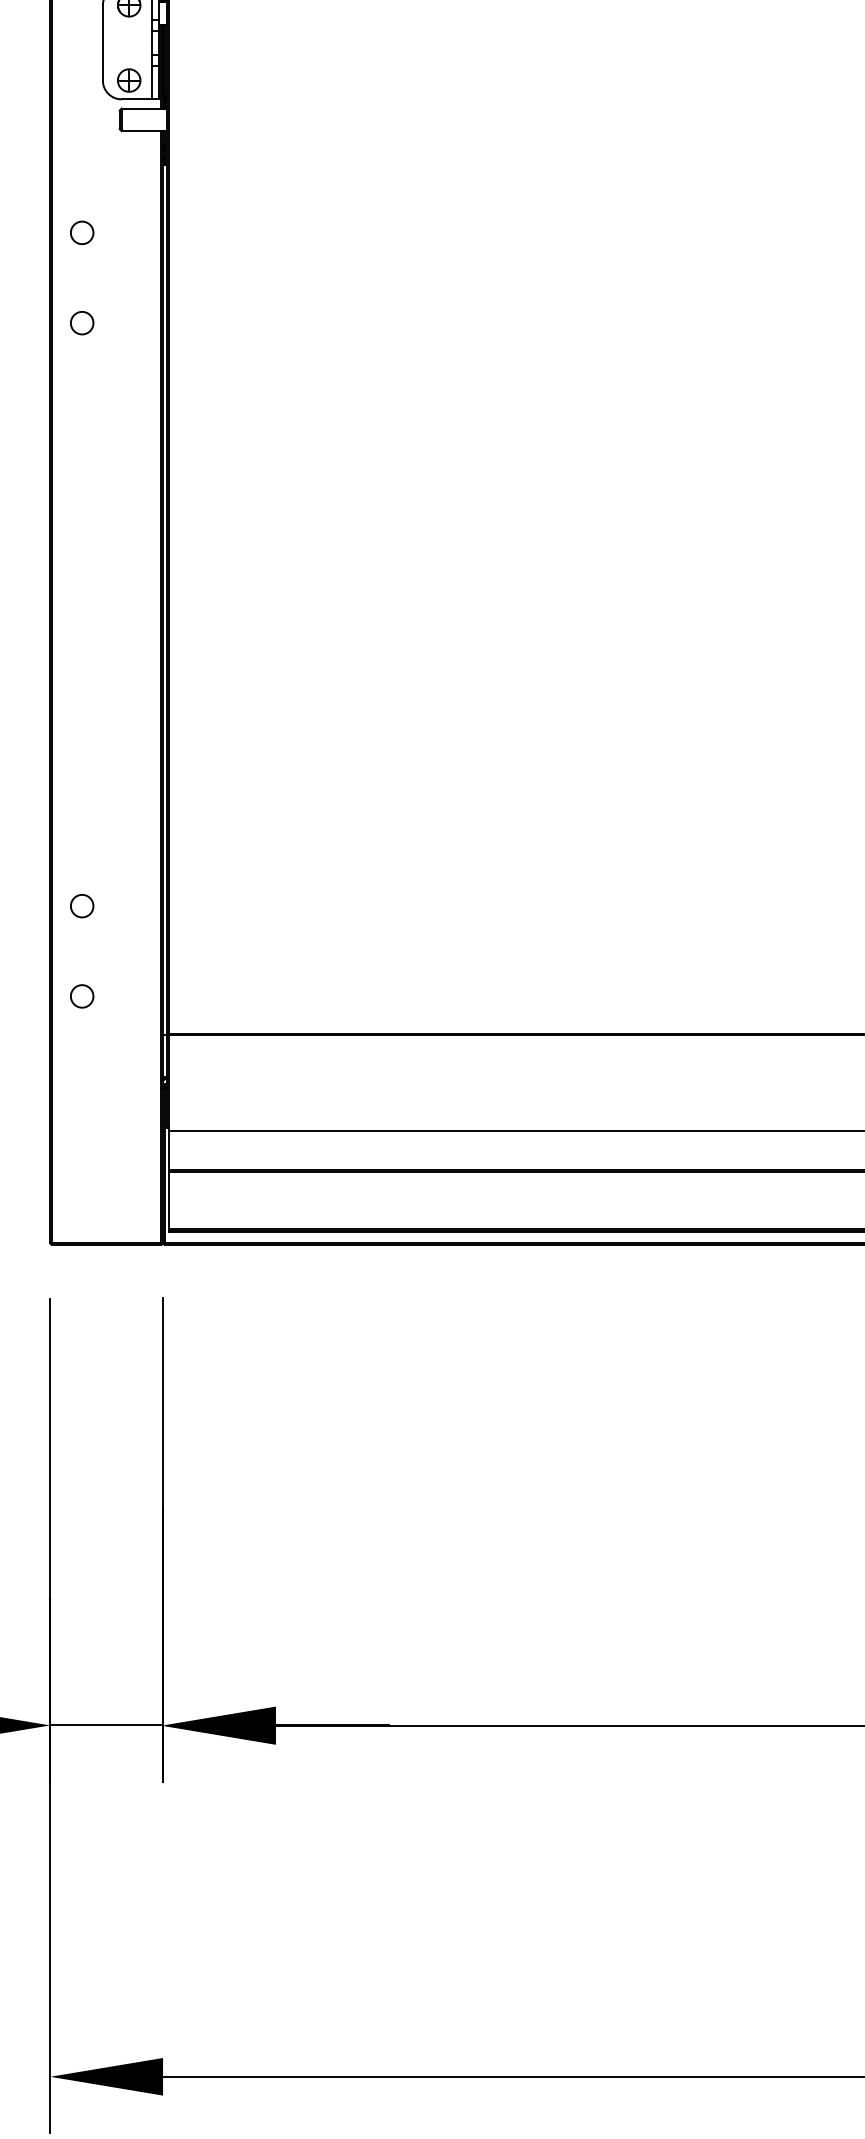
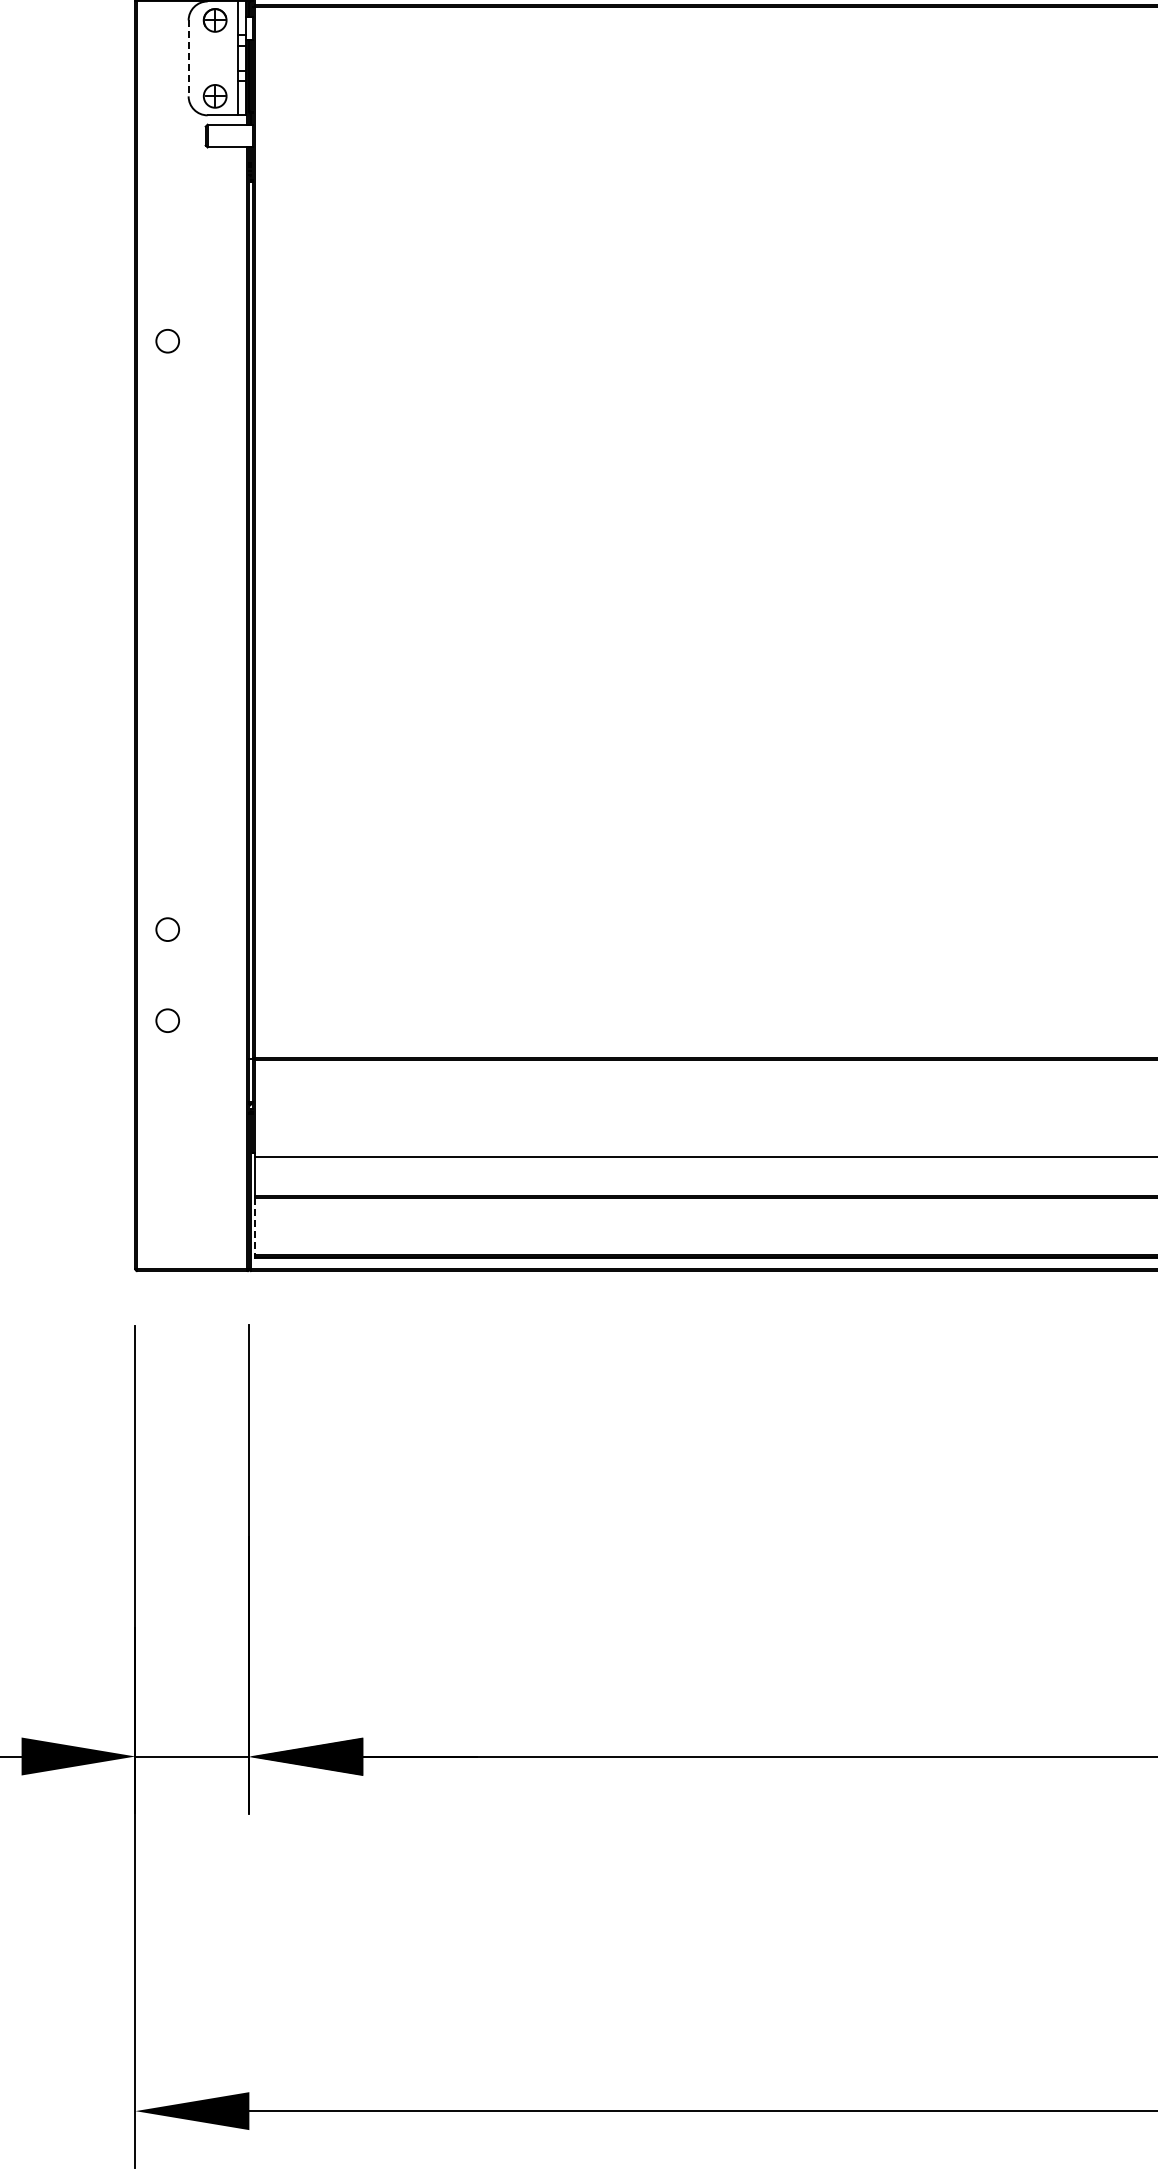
line: (102, 43) -> (188, 58), solid -> dashed
circle: (81, 232) -> (167, 249), removed
line: (169, 1201) -> (255, 1227), solid -> dashed

